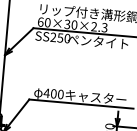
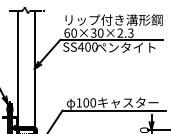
text: (55, 36) -> (83, 46), SS250 -> SS400
text: (47, 92) -> (79, 102), 400 -> 100

